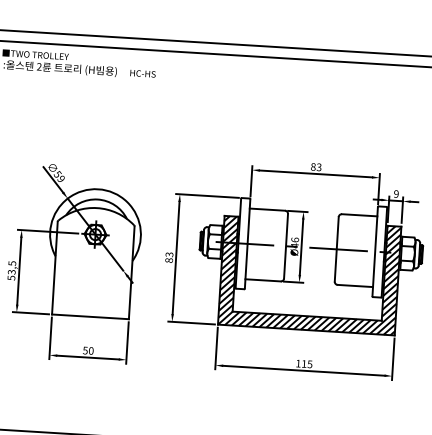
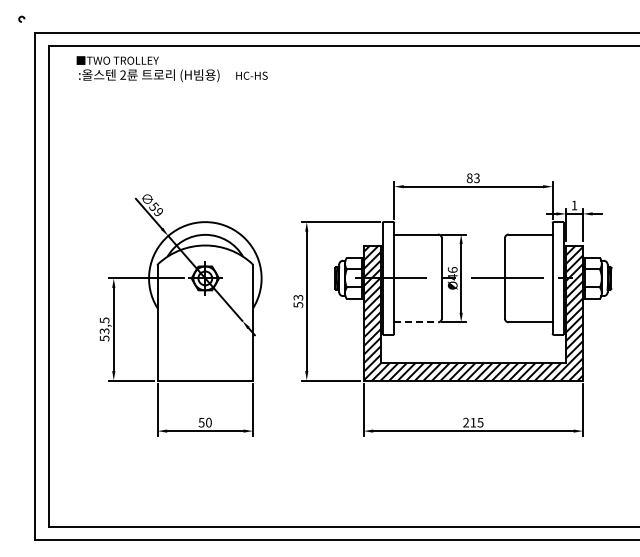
text: (396, 194) -> (574, 205), 9 -> 1
text: (168, 260) -> (297, 304), 83 -> 53
line: (263, 280) -> (416, 322), solid -> dashed
text: (297, 363) -> (465, 422), 115 -> 215

